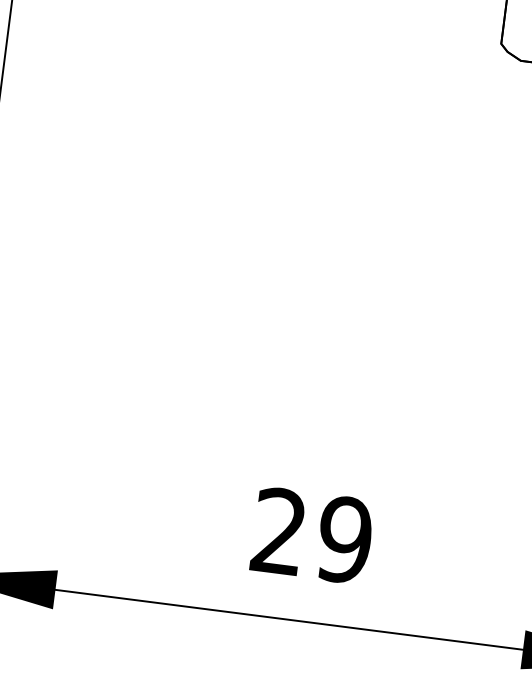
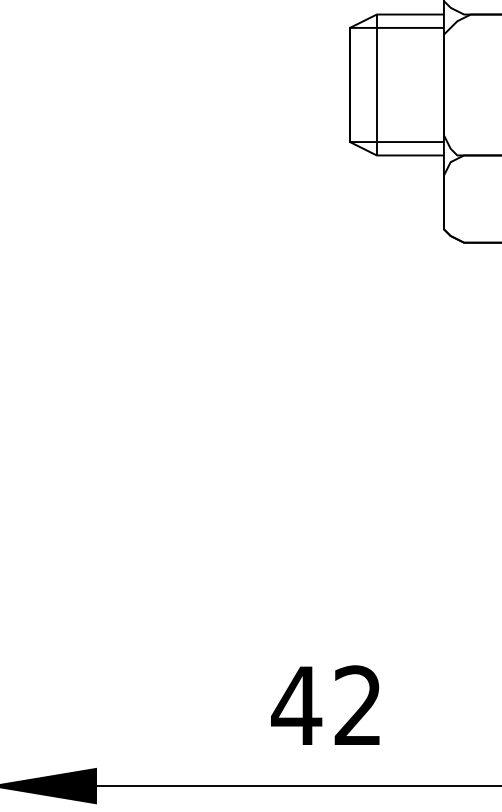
text: (311, 535) -> (326, 705), 29 -> 42

